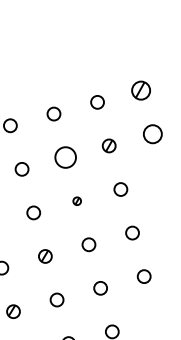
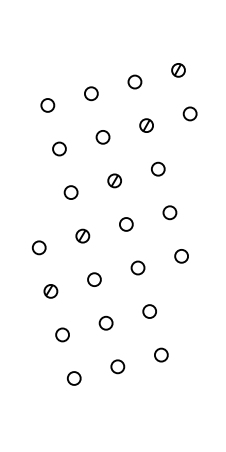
part: (141, 90) -> (178, 70), size x0.71
circle: (152, 133) -> (189, 113), size x0.71
circle: (65, 157) -> (102, 137), size x0.62
part: (77, 200) -> (114, 180), size x1.67

